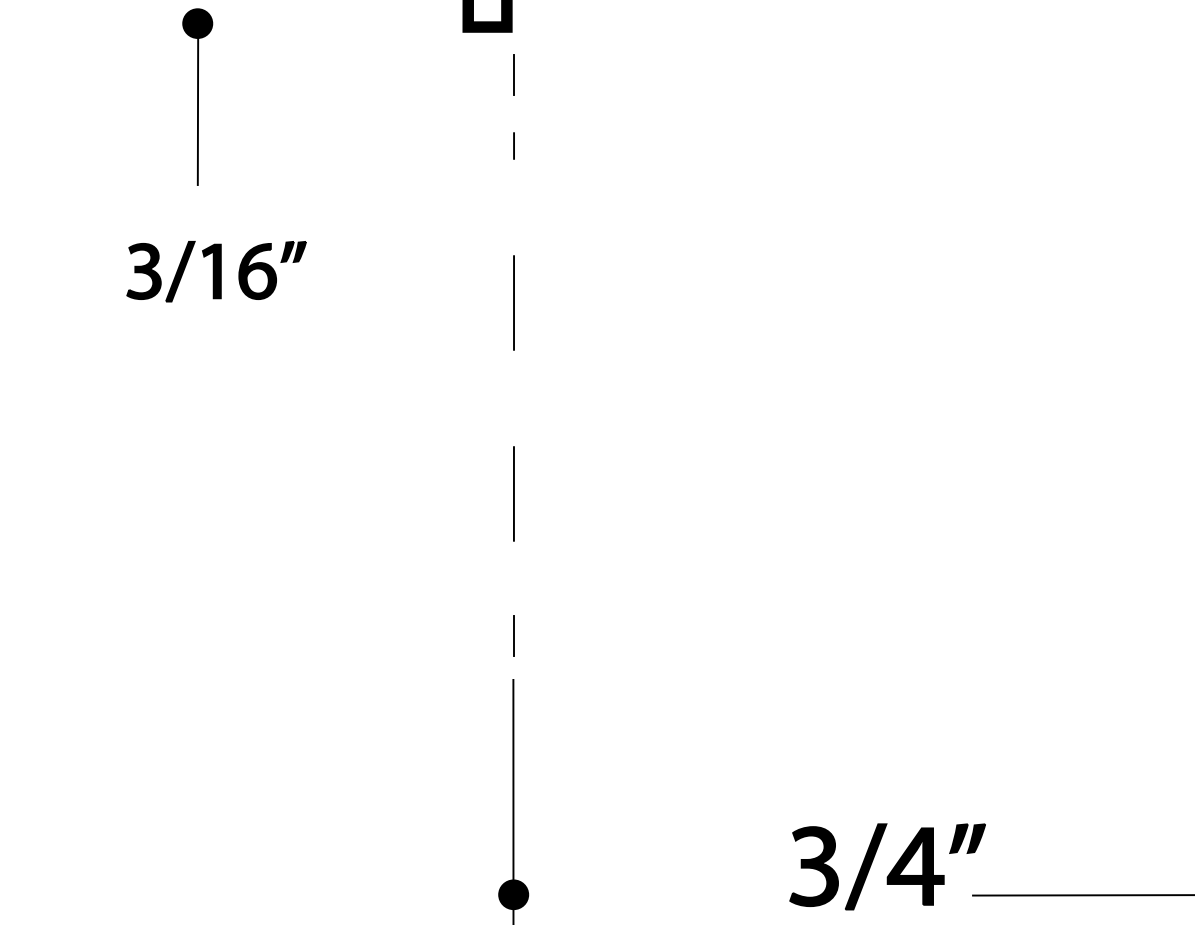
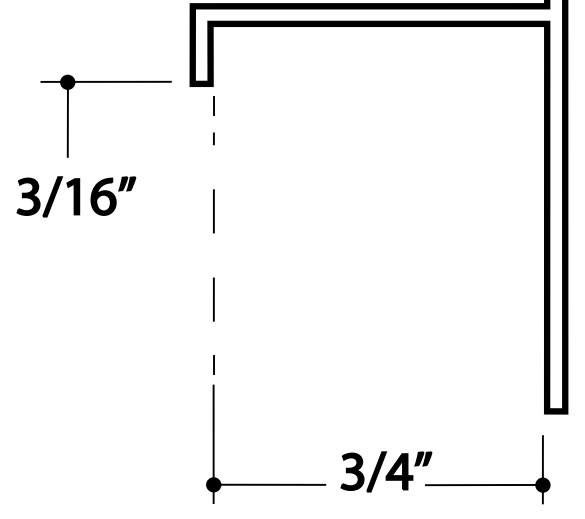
line: (279, 21) -> (105, 81), added
part: (216, 270) -> (76, 196), size x1.43
line: (632, 894) -> (268, 484), added

